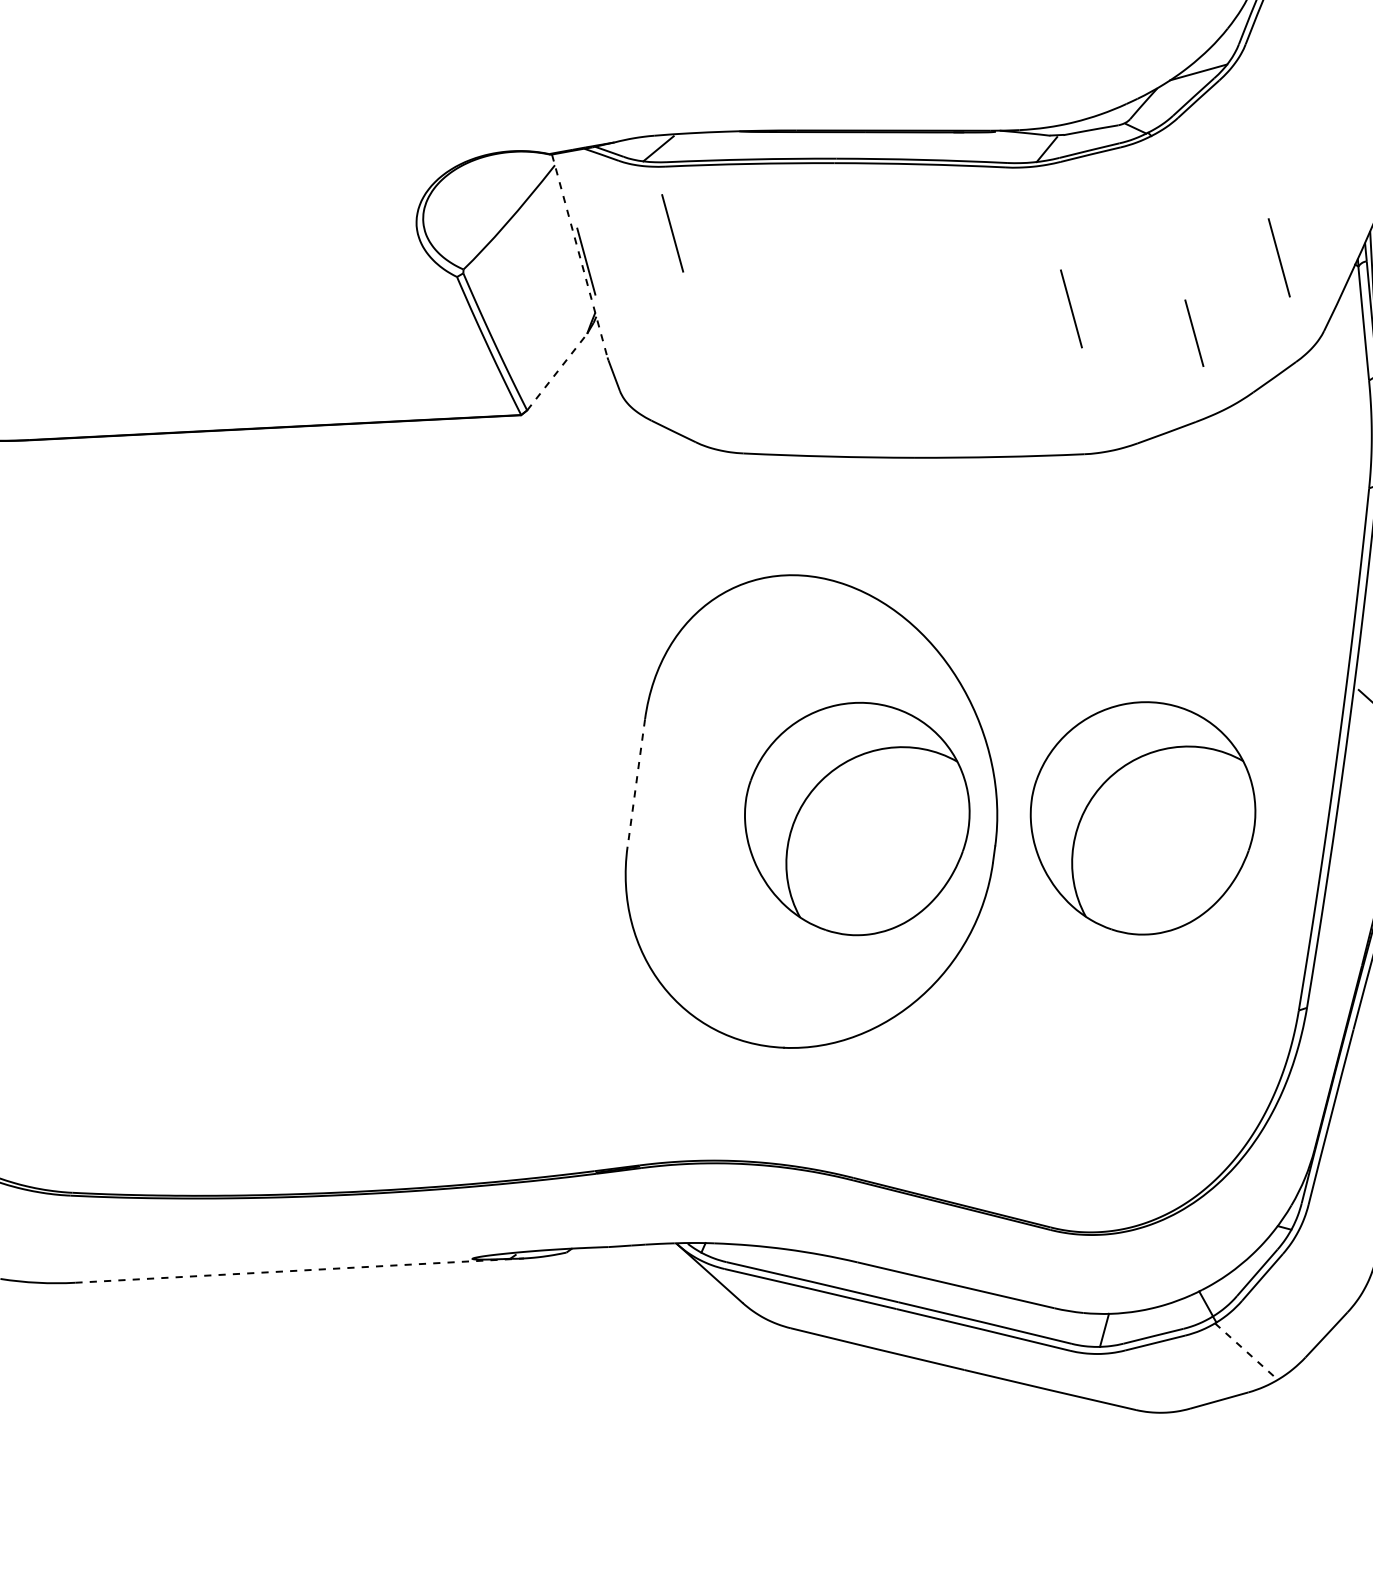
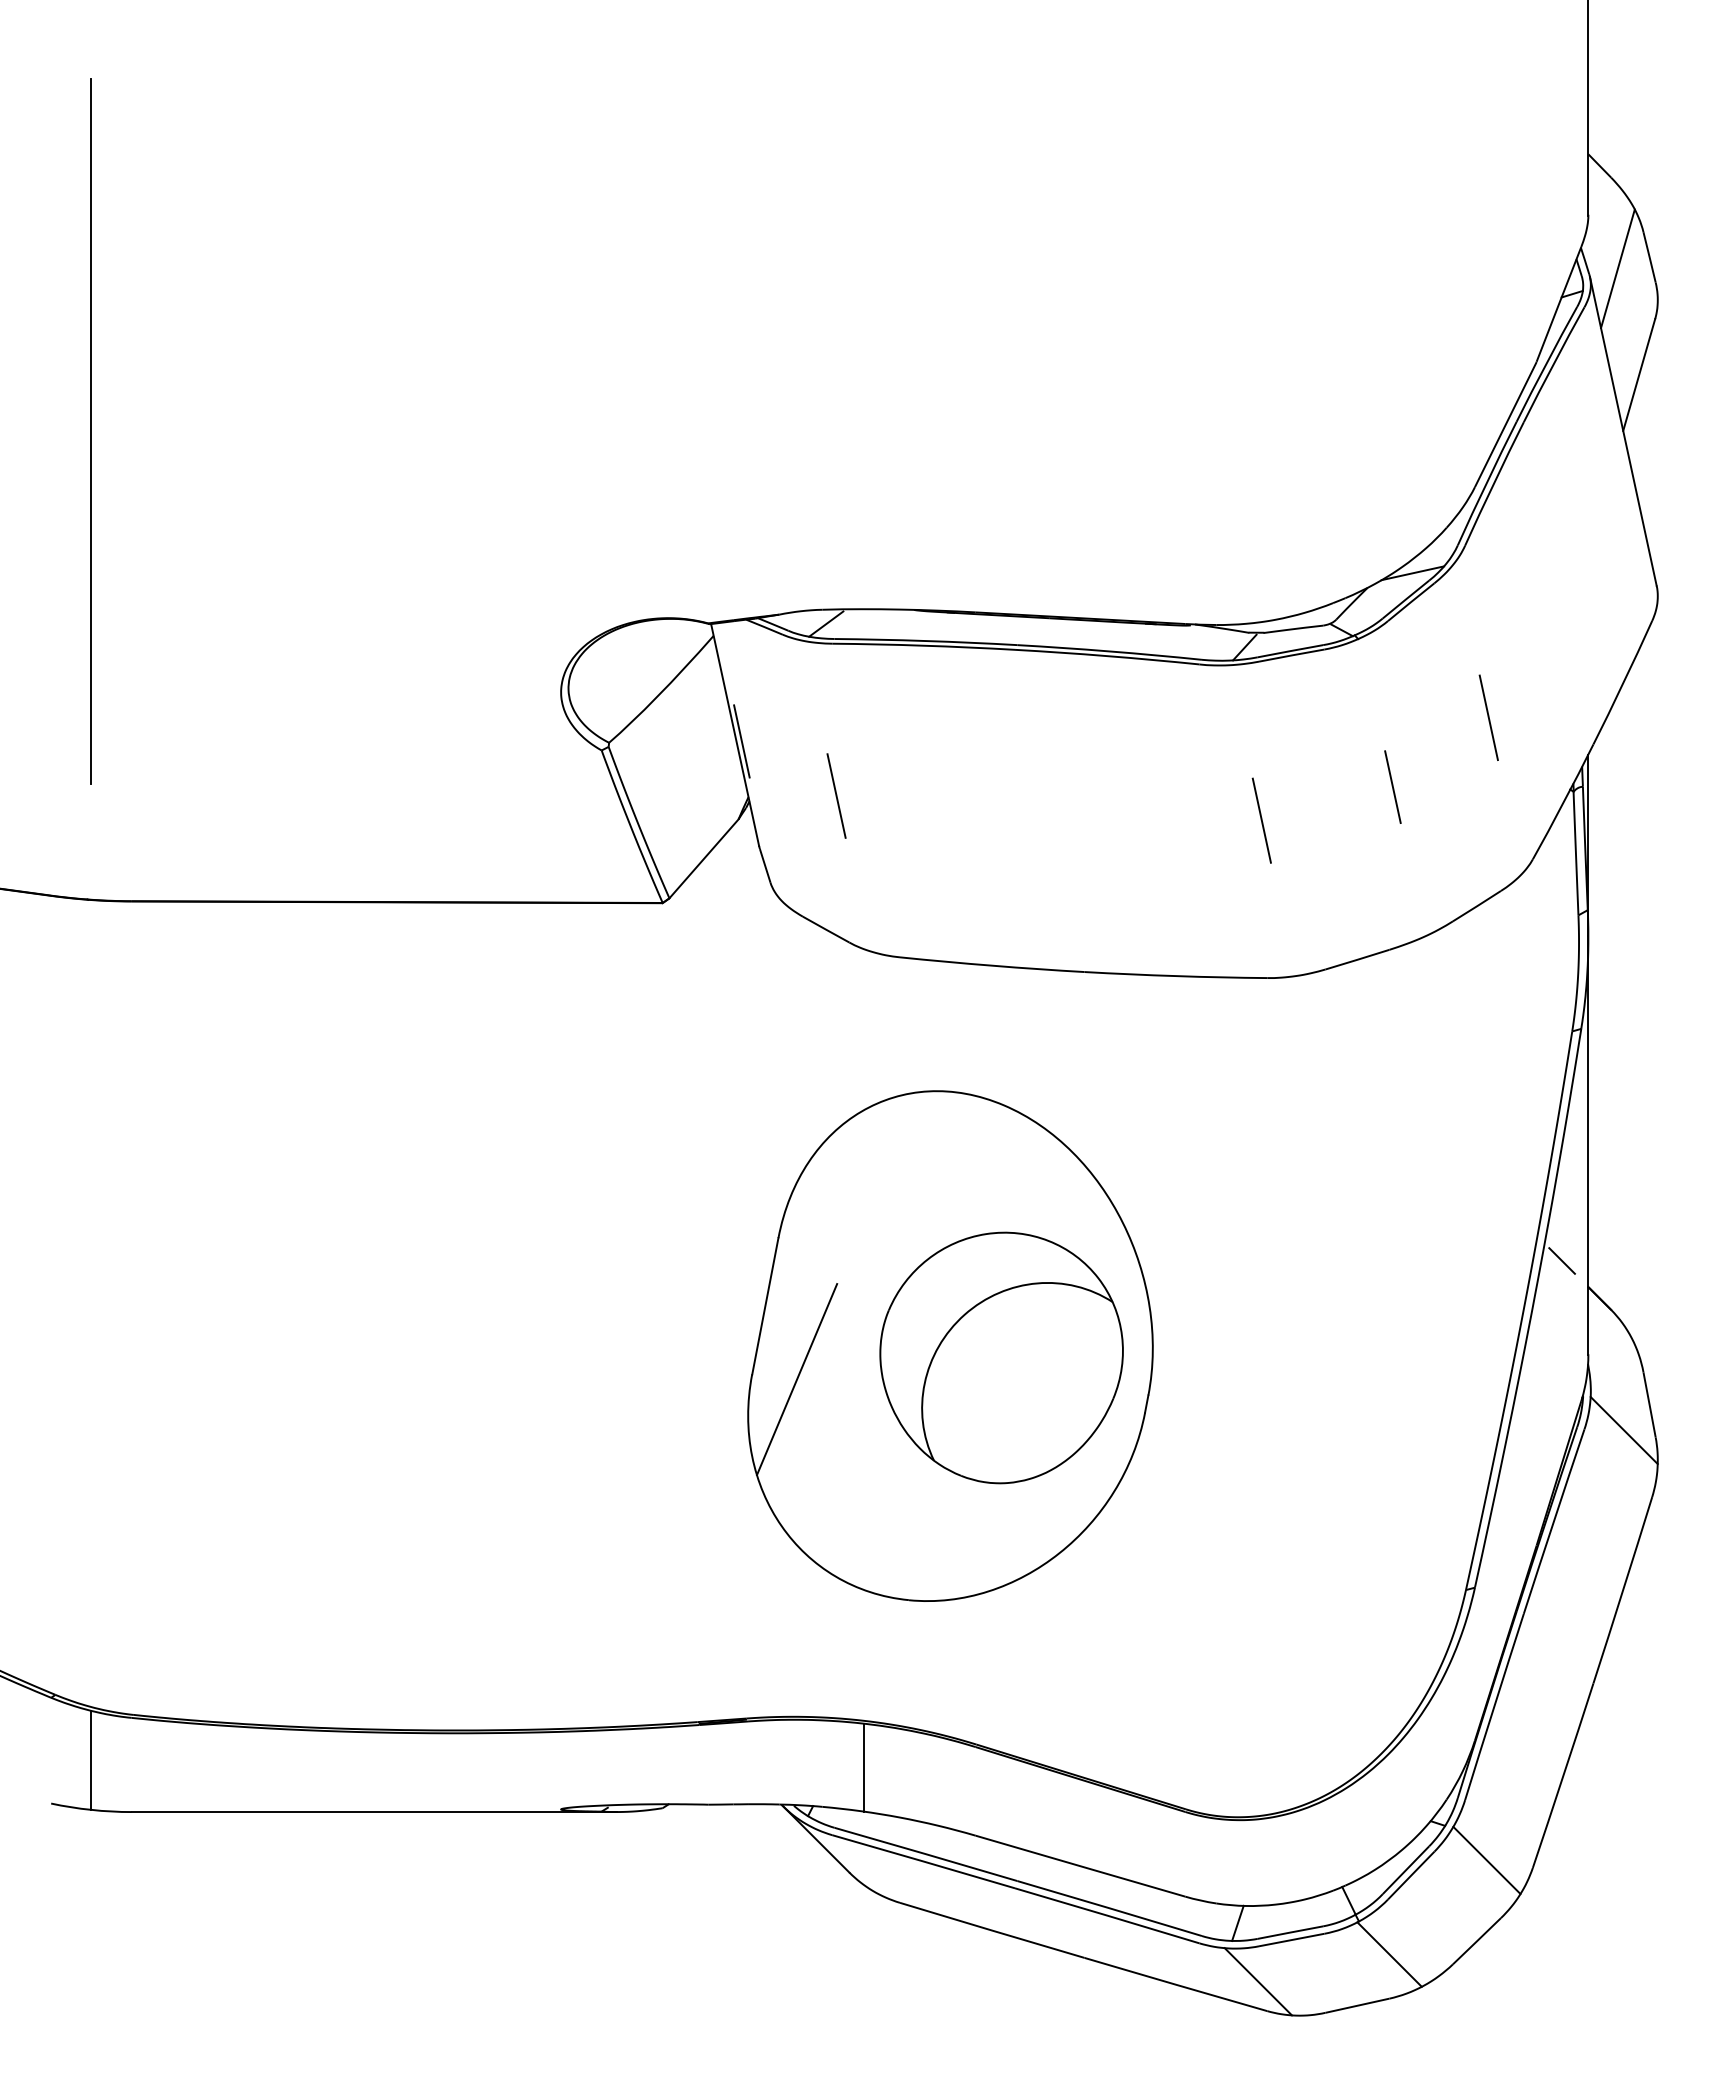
line: (672, 232) -> (836, 795), moved
line: (580, 256) -> (735, 735), dashed -> solid
line: (1278, 257) -> (1488, 717), moved
line: (1193, 332) -> (1392, 786), moved
line: (557, 371) -> (704, 858), dashed -> solid
line: (636, 783) -> (765, 1306), dashed -> solid
part: (1143, 817) -> (1309, 1373), removed
line: (669, 849) -> (797, 1379), added
line: (751, 1204) -> (864, 1767), added
line: (35, 1236) -> (91, 1759), added
line: (1331, 1259) -> (1486, 1860), added
line: (300, 1271) -> (374, 1812), dashed -> solid
line: (1246, 1351) -> (1389, 1954), dashed -> solid
line: (1125, 1383) -> (1257, 1981), added

